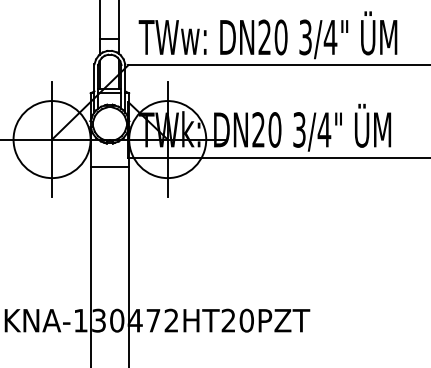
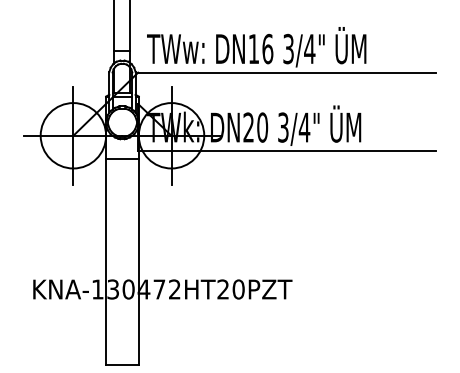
text: (272, 36) -> (260, 48), DN20 -> DN16

